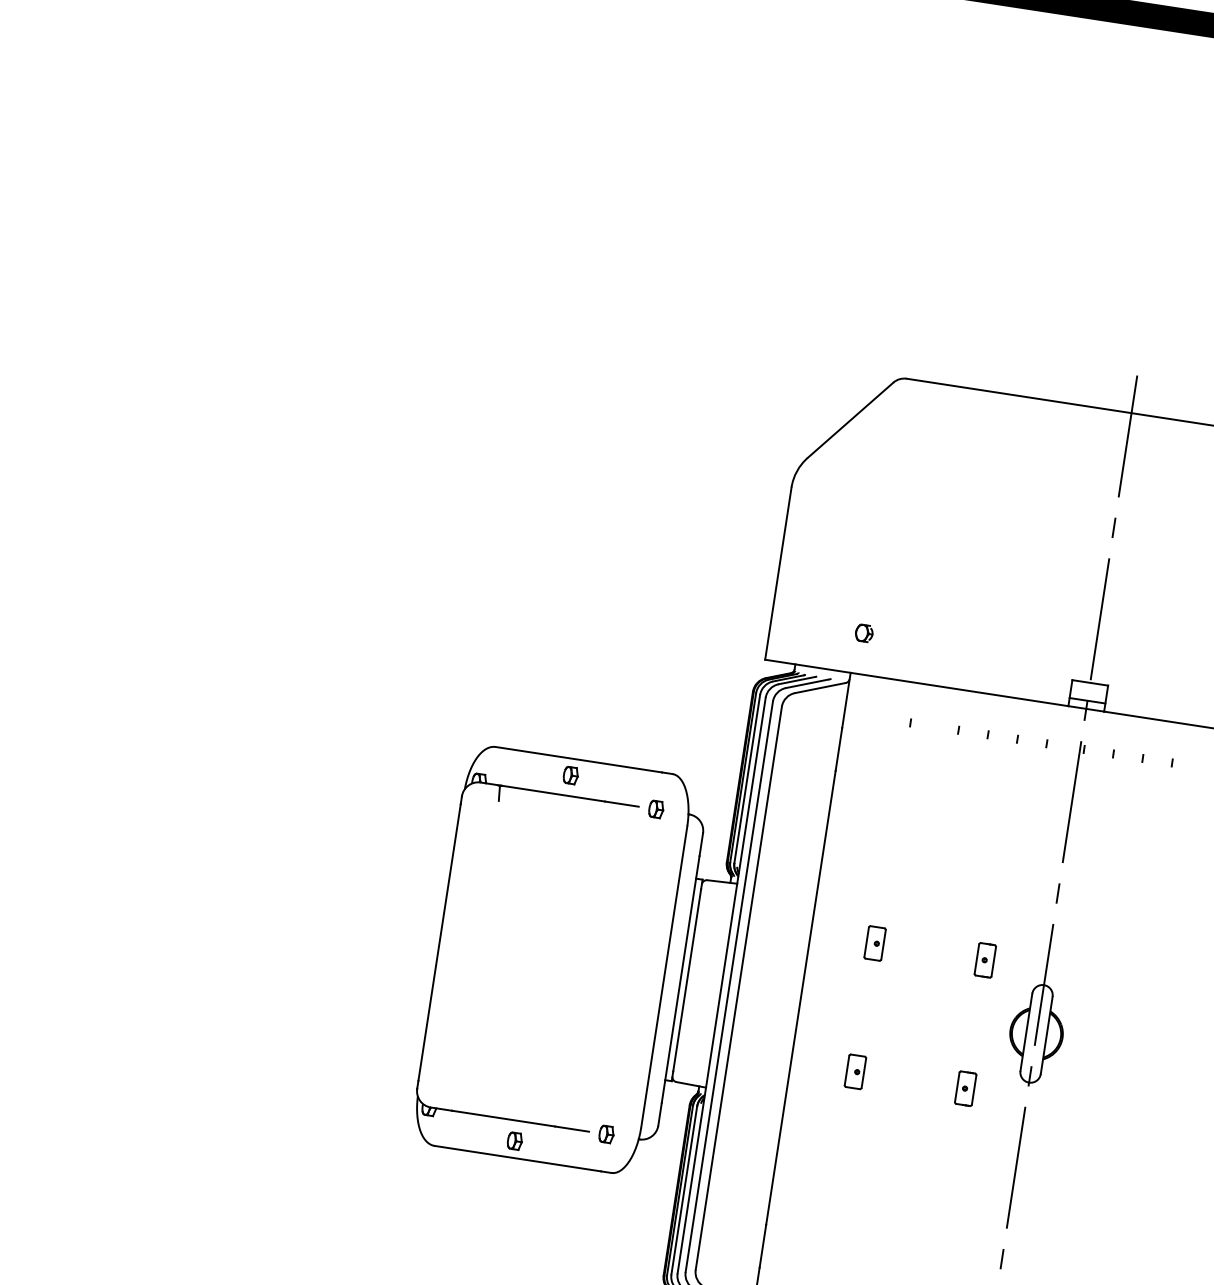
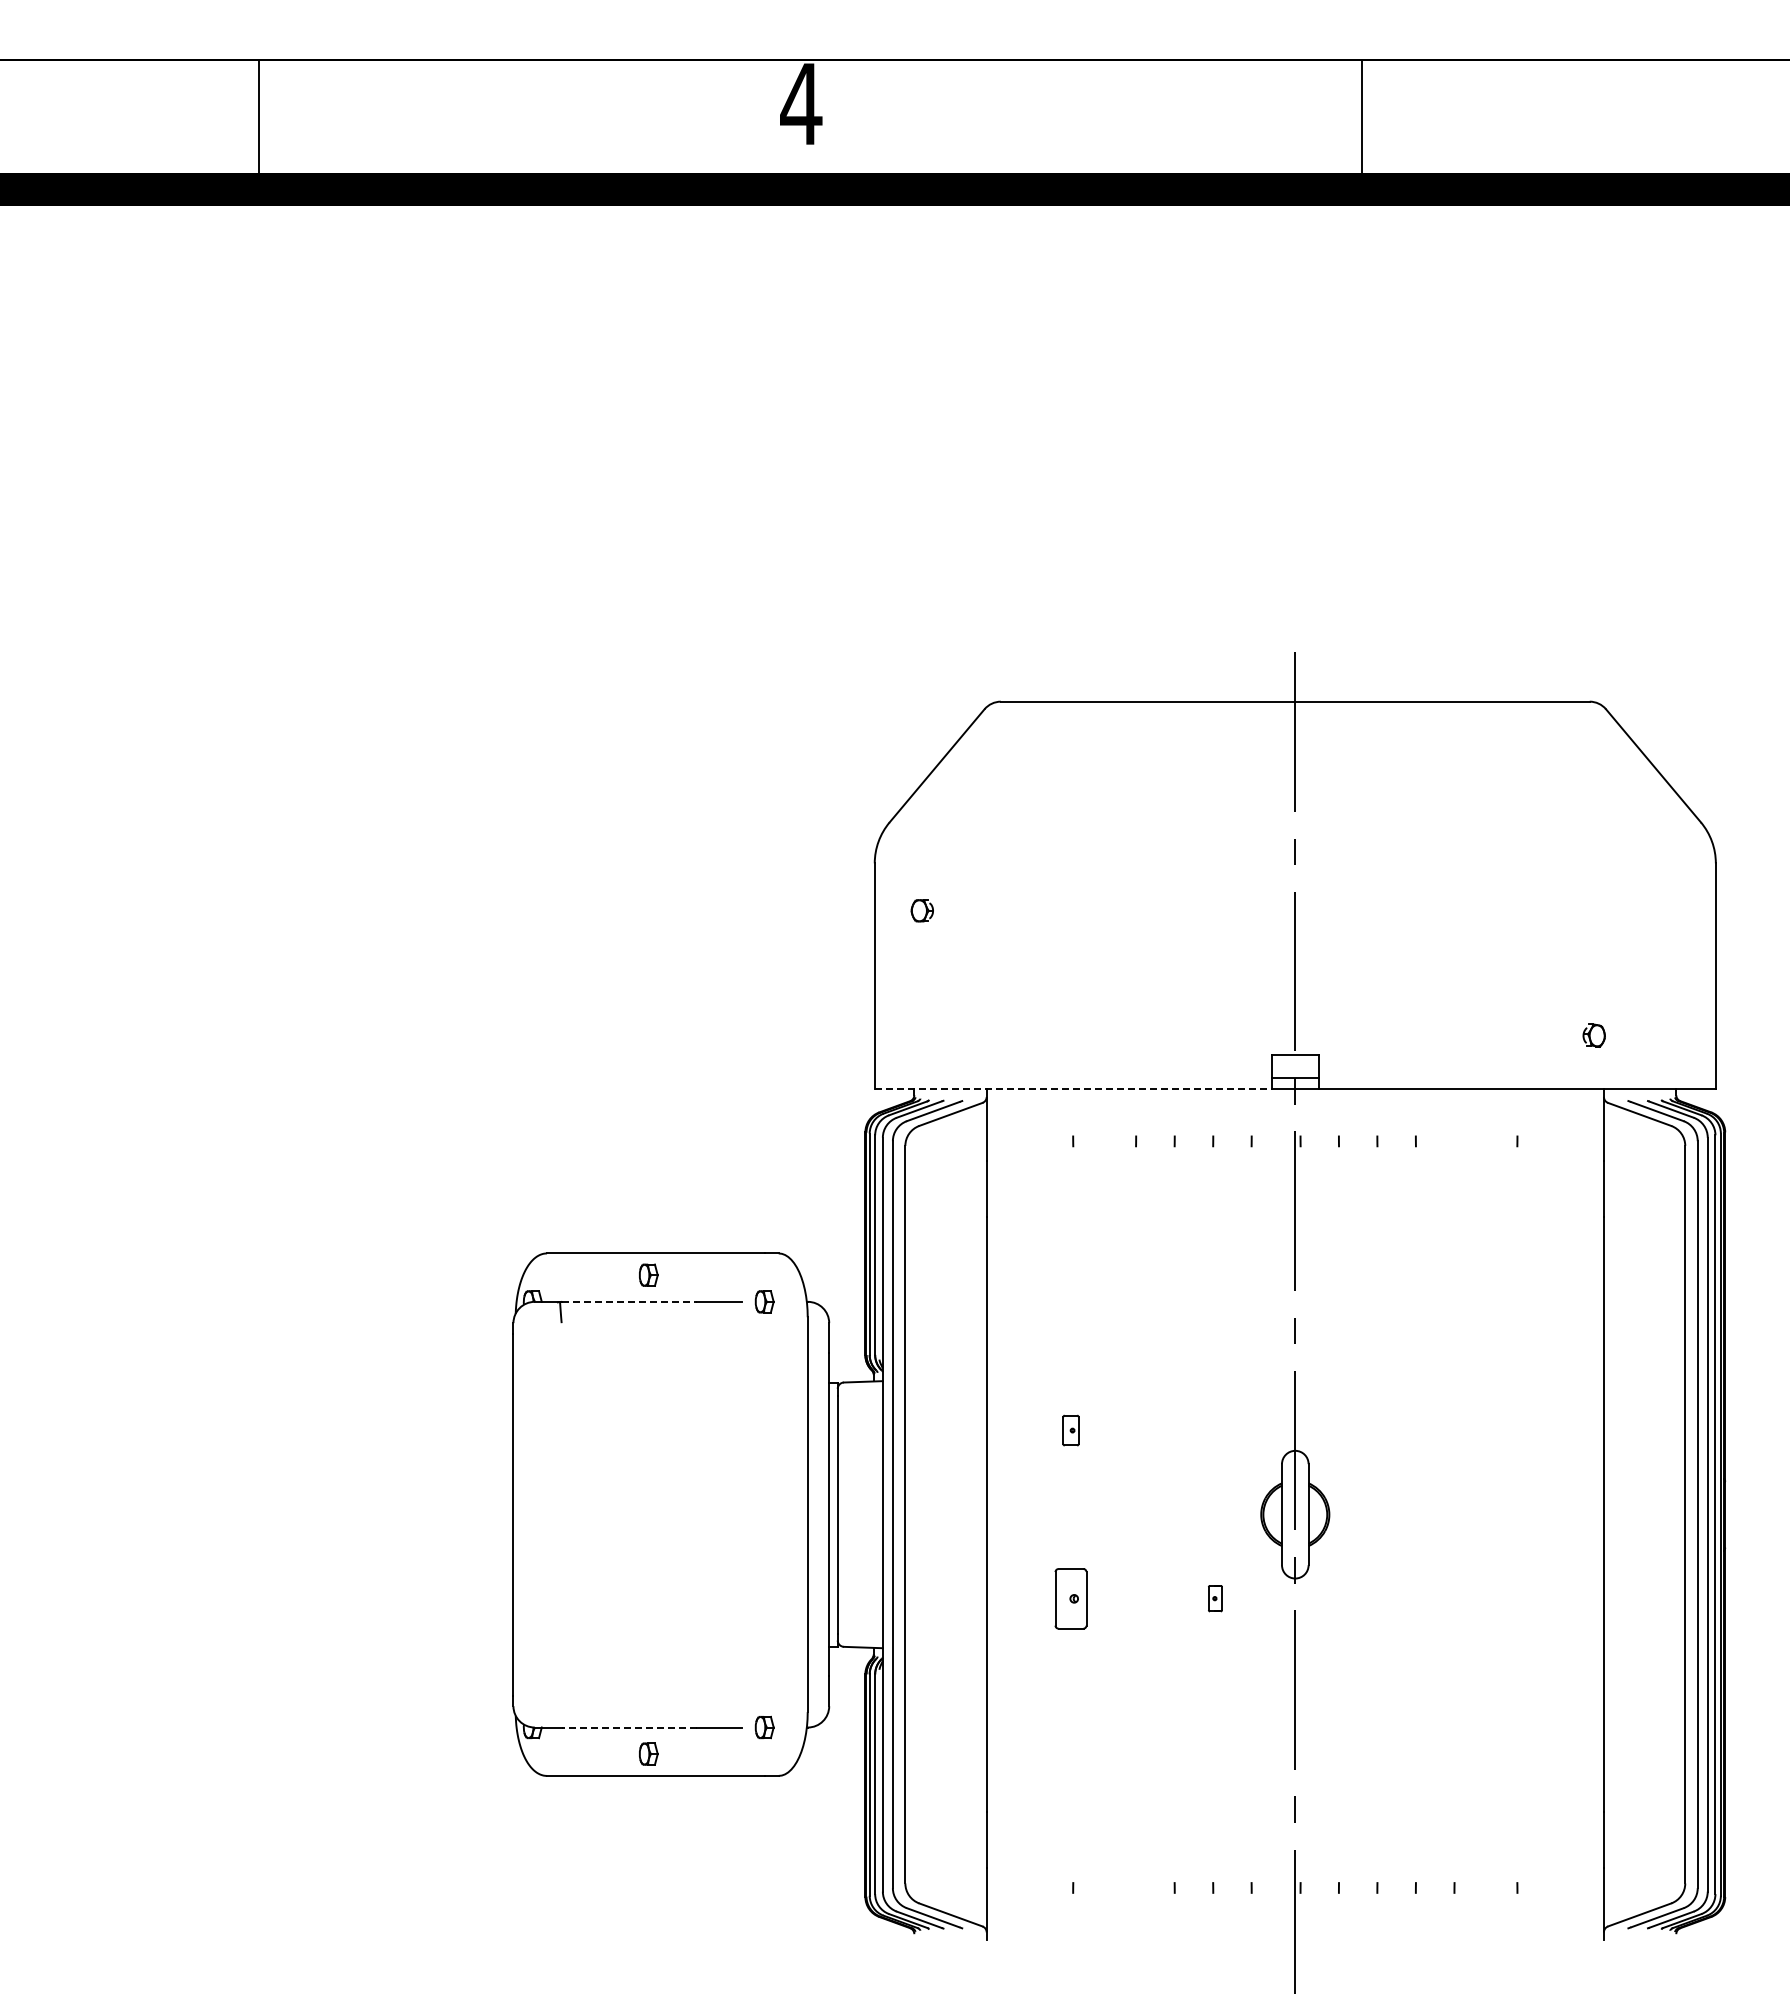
part: (863, 632) -> (921, 910), moved
line: (916, 683) -> (1073, 1089), solid -> dashed
line: (553, 793) -> (629, 1301), solid -> dashed
part: (874, 943) -> (1070, 1430), size x0.7
part: (985, 960) -> (1215, 1430), removed
part: (855, 1071) -> (1070, 1598), size x1.4
part: (965, 1088) -> (1215, 1598), size x0.6
line: (503, 1118) -> (629, 1727), solid -> dashed

